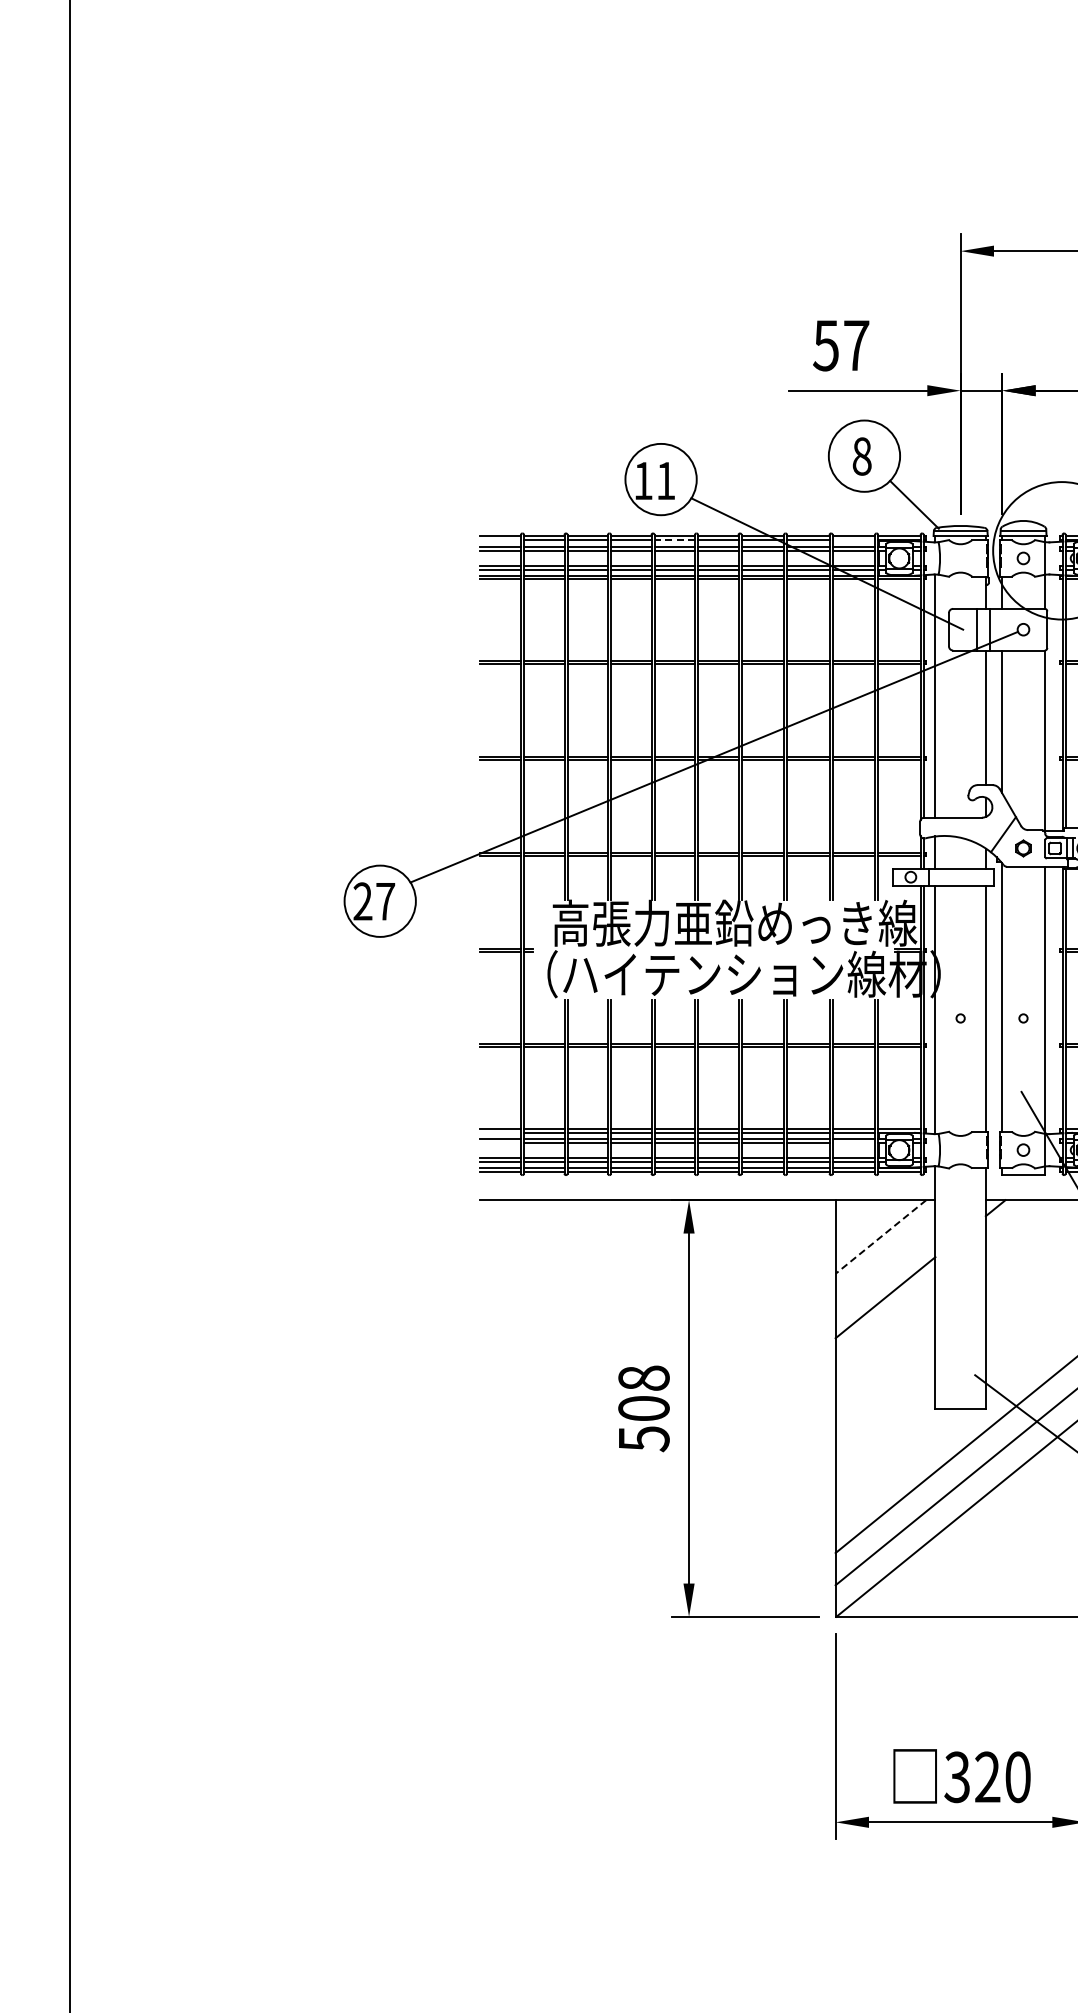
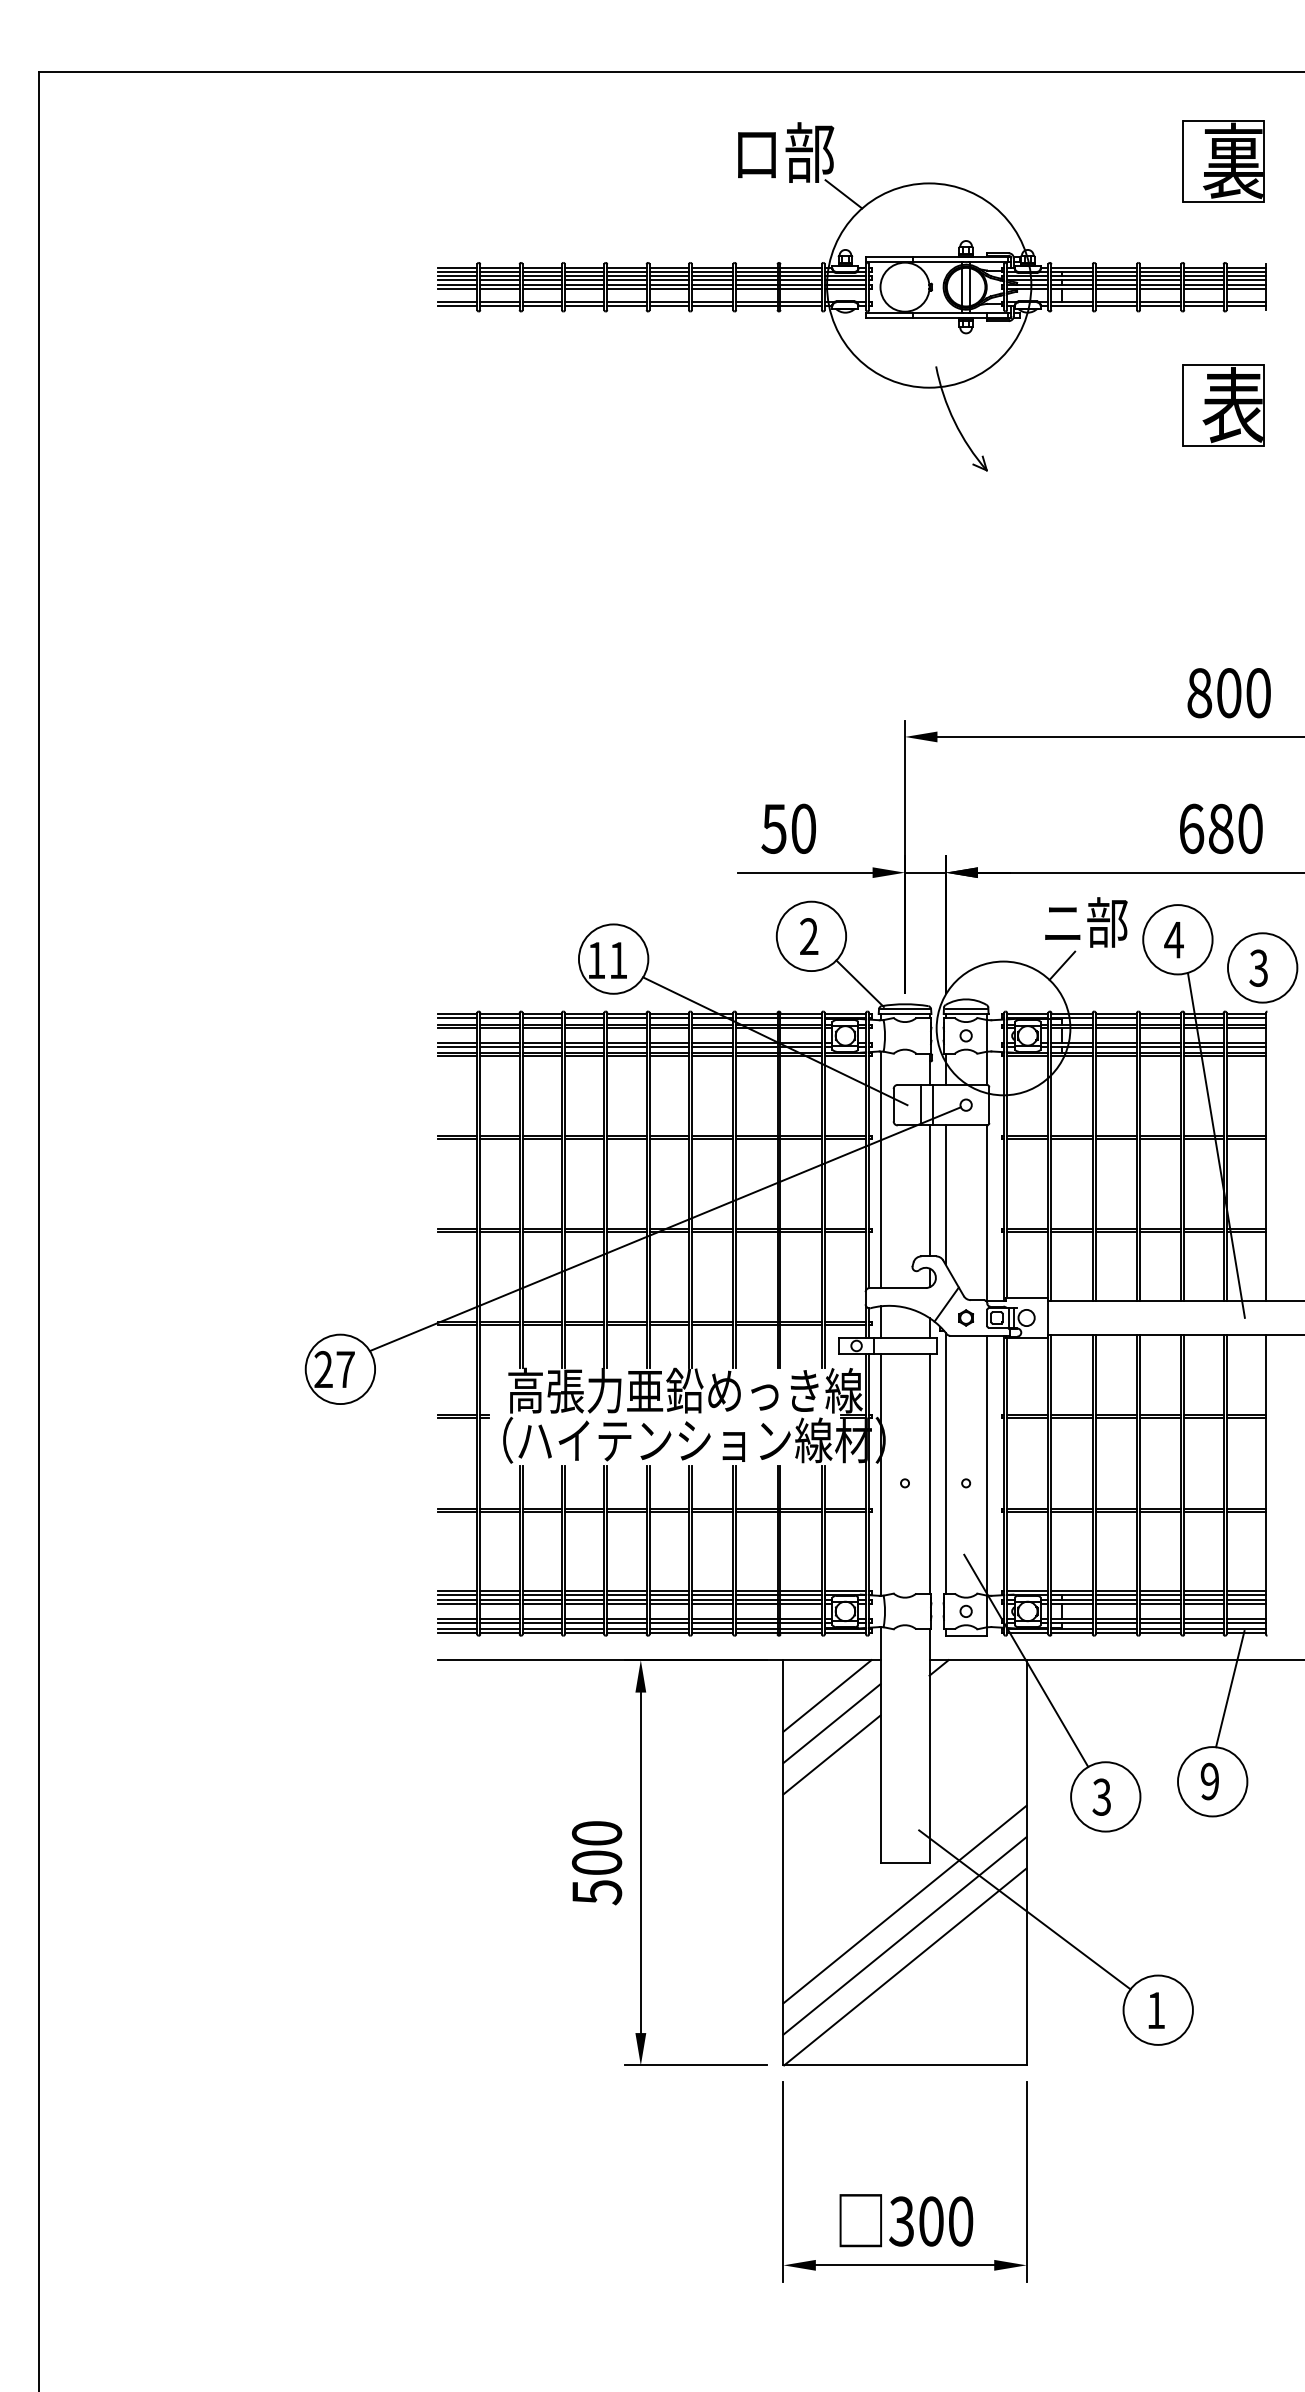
text: (856, 345) -> (803, 828), 57 -> 50
text: (862, 456) -> (809, 936), 8 -> 2
line: (500, 540) -> (457, 1018), added
line: (674, 540) -> (626, 1018), dashed -> solid
line: (853, 540) -> (800, 1018), added
line: (500, 1132) -> (457, 1594), added
line: (500, 1142) -> (457, 1604), added
line: (853, 1142) -> (800, 1604), added
line: (880, 1236) -> (827, 1695), dashed -> solid
line: (885, 1265) -> (831, 1723), added
text: (643, 1378) -> (596, 1833), 508 -> 500
text: (987, 1777) -> (931, 2221), 320 -> 300

